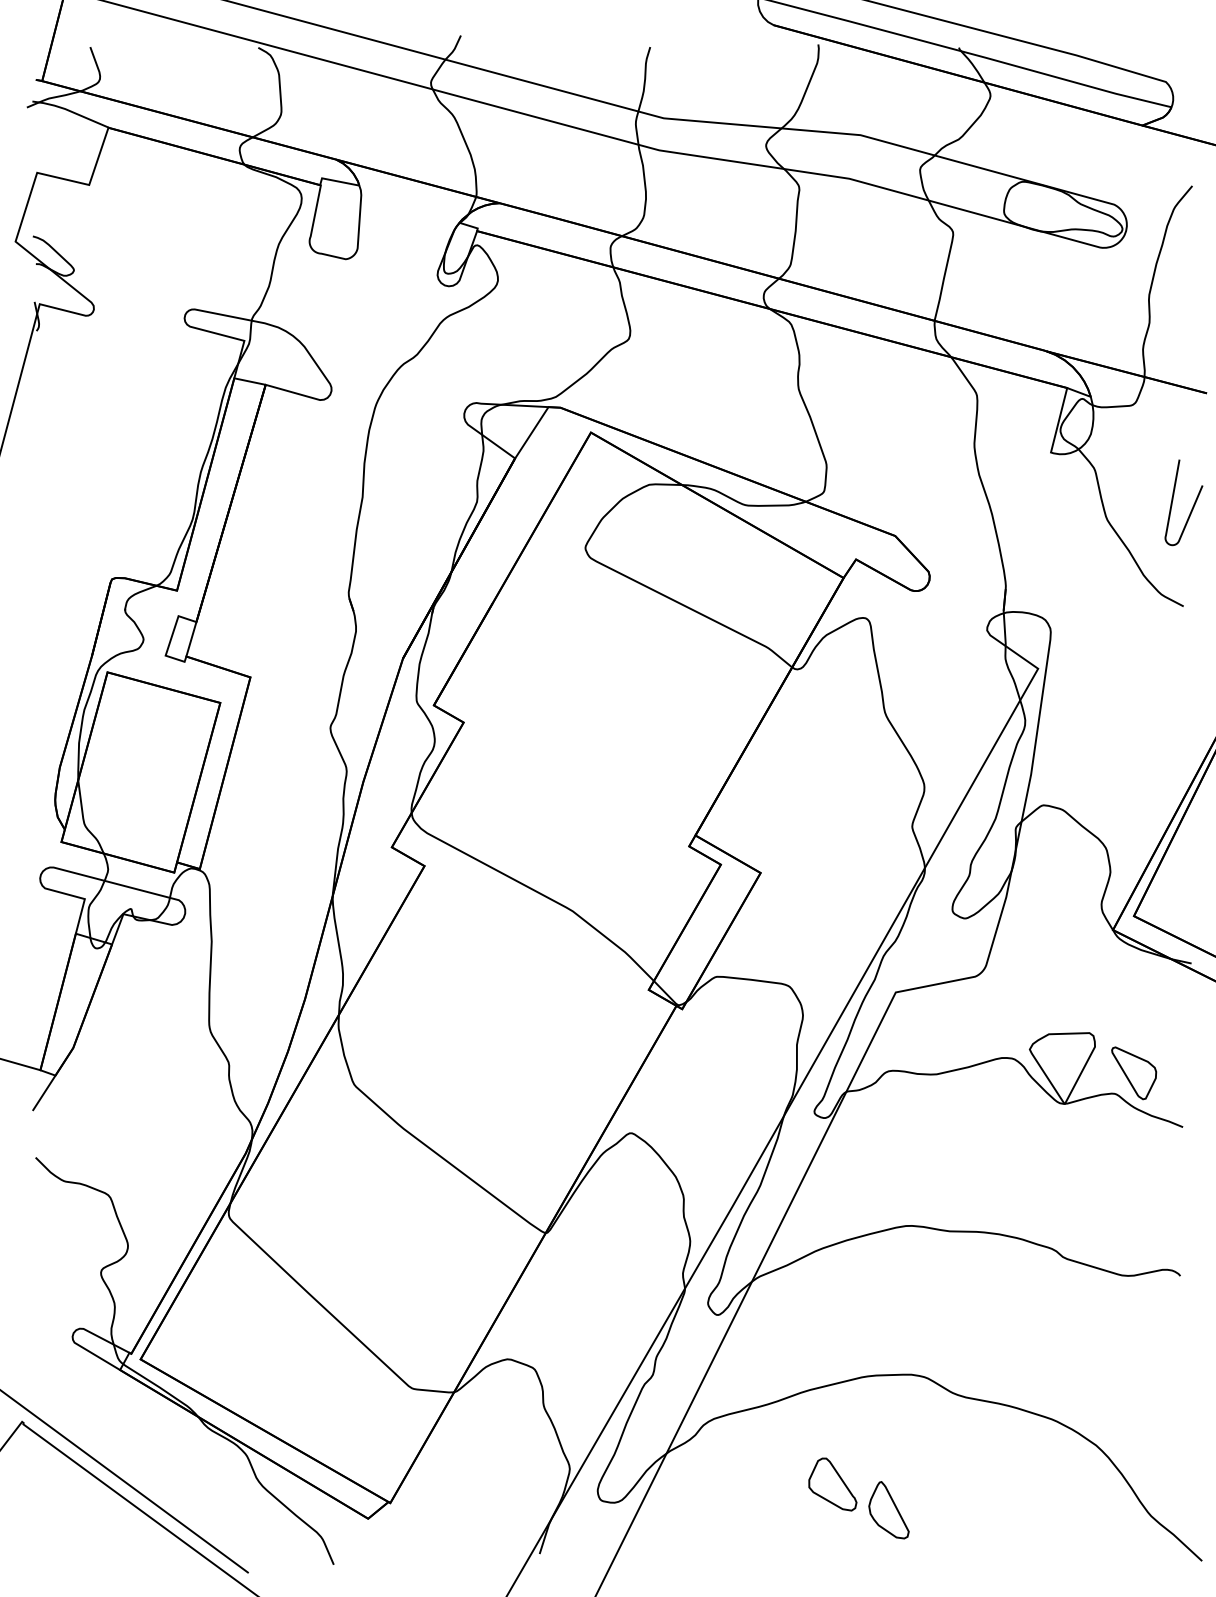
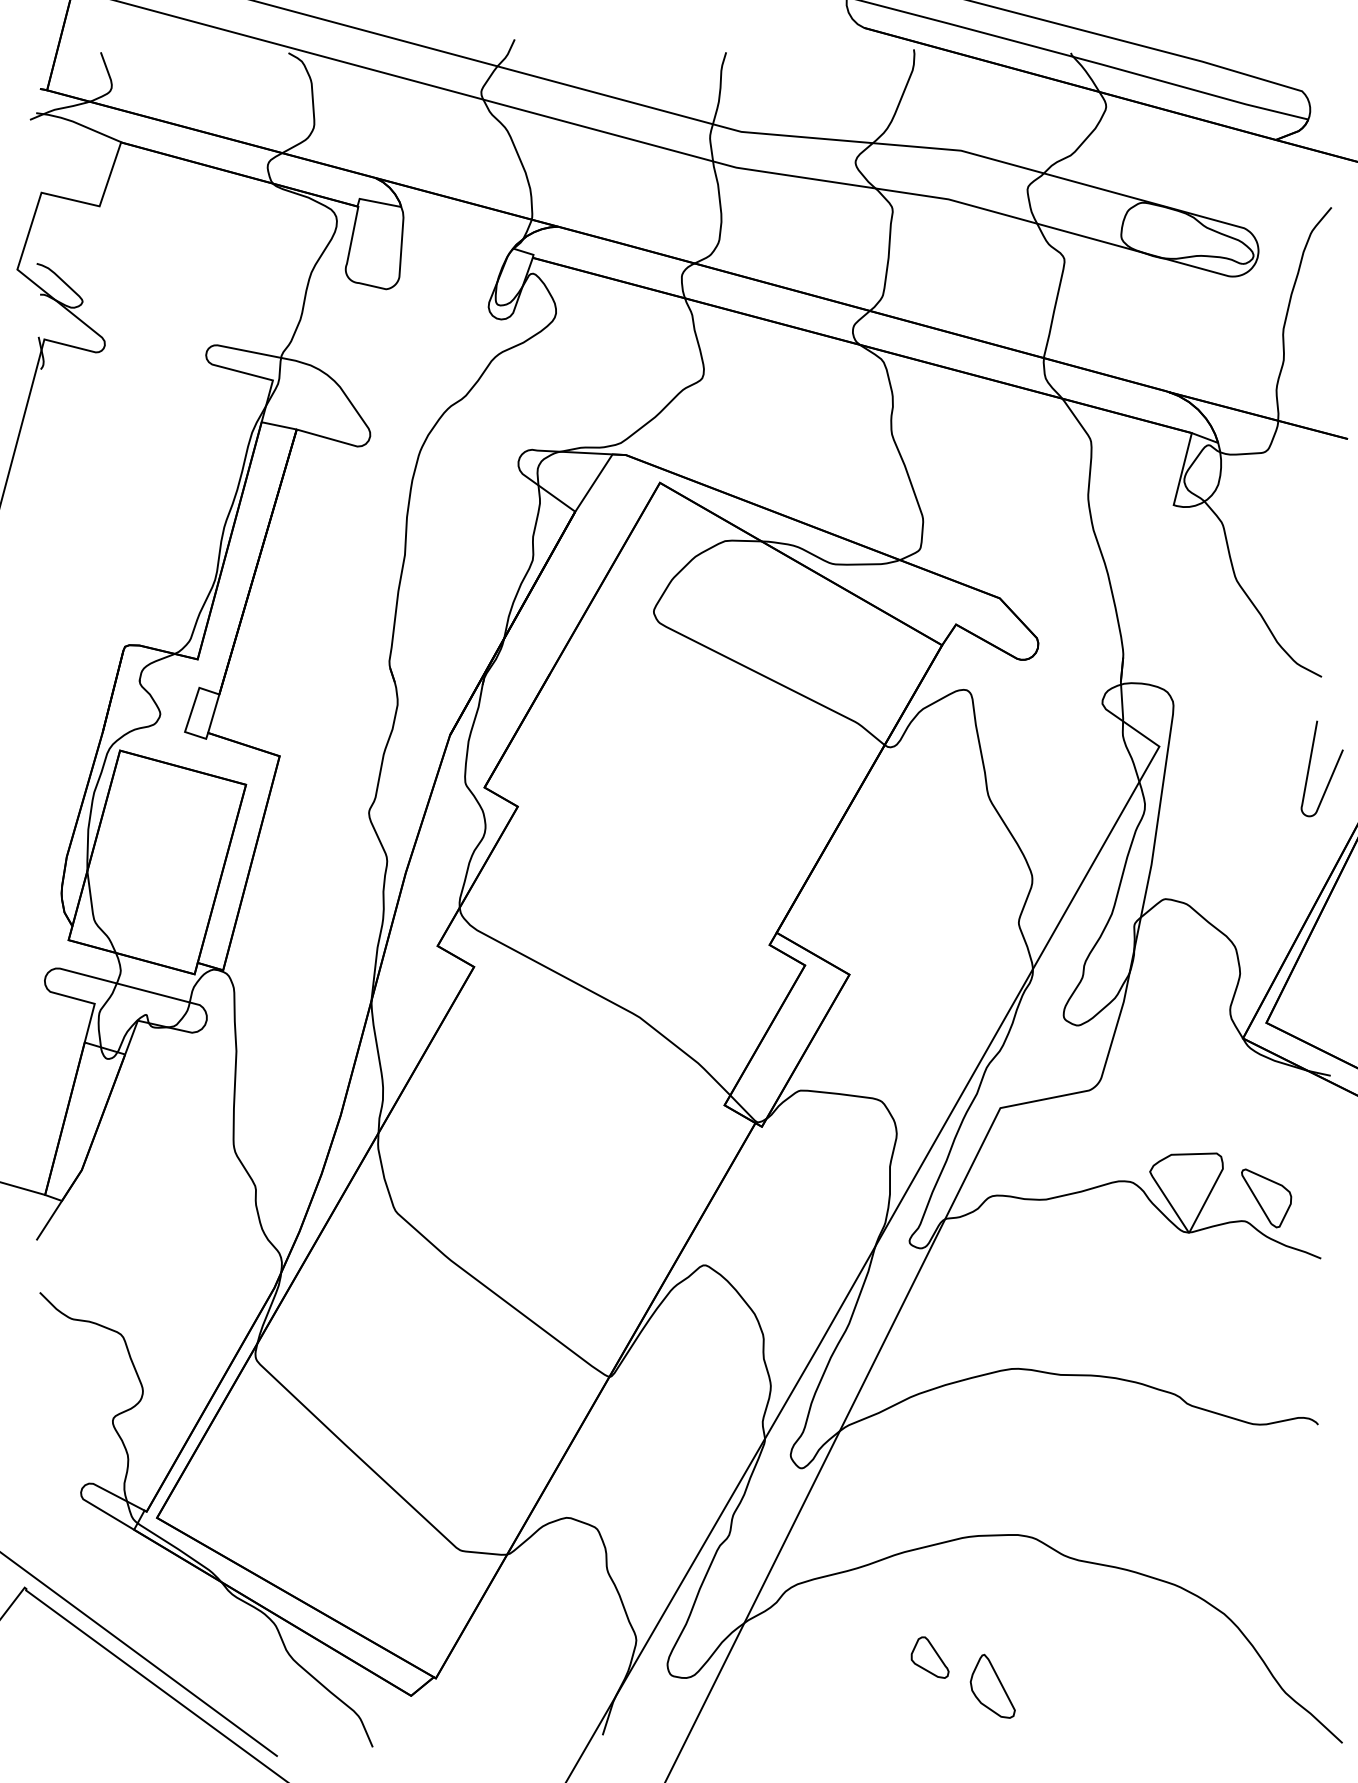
curve: (1192, 506) -> (1331, 773), moved
part: (832, 1484) -> (929, 1657), size x0.7

